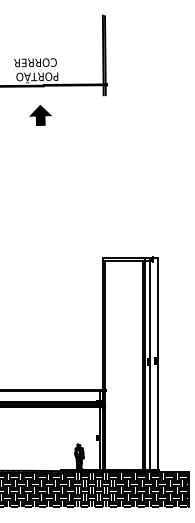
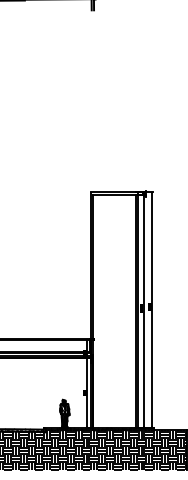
fill: (40, 115) -> (21, 33), removed

